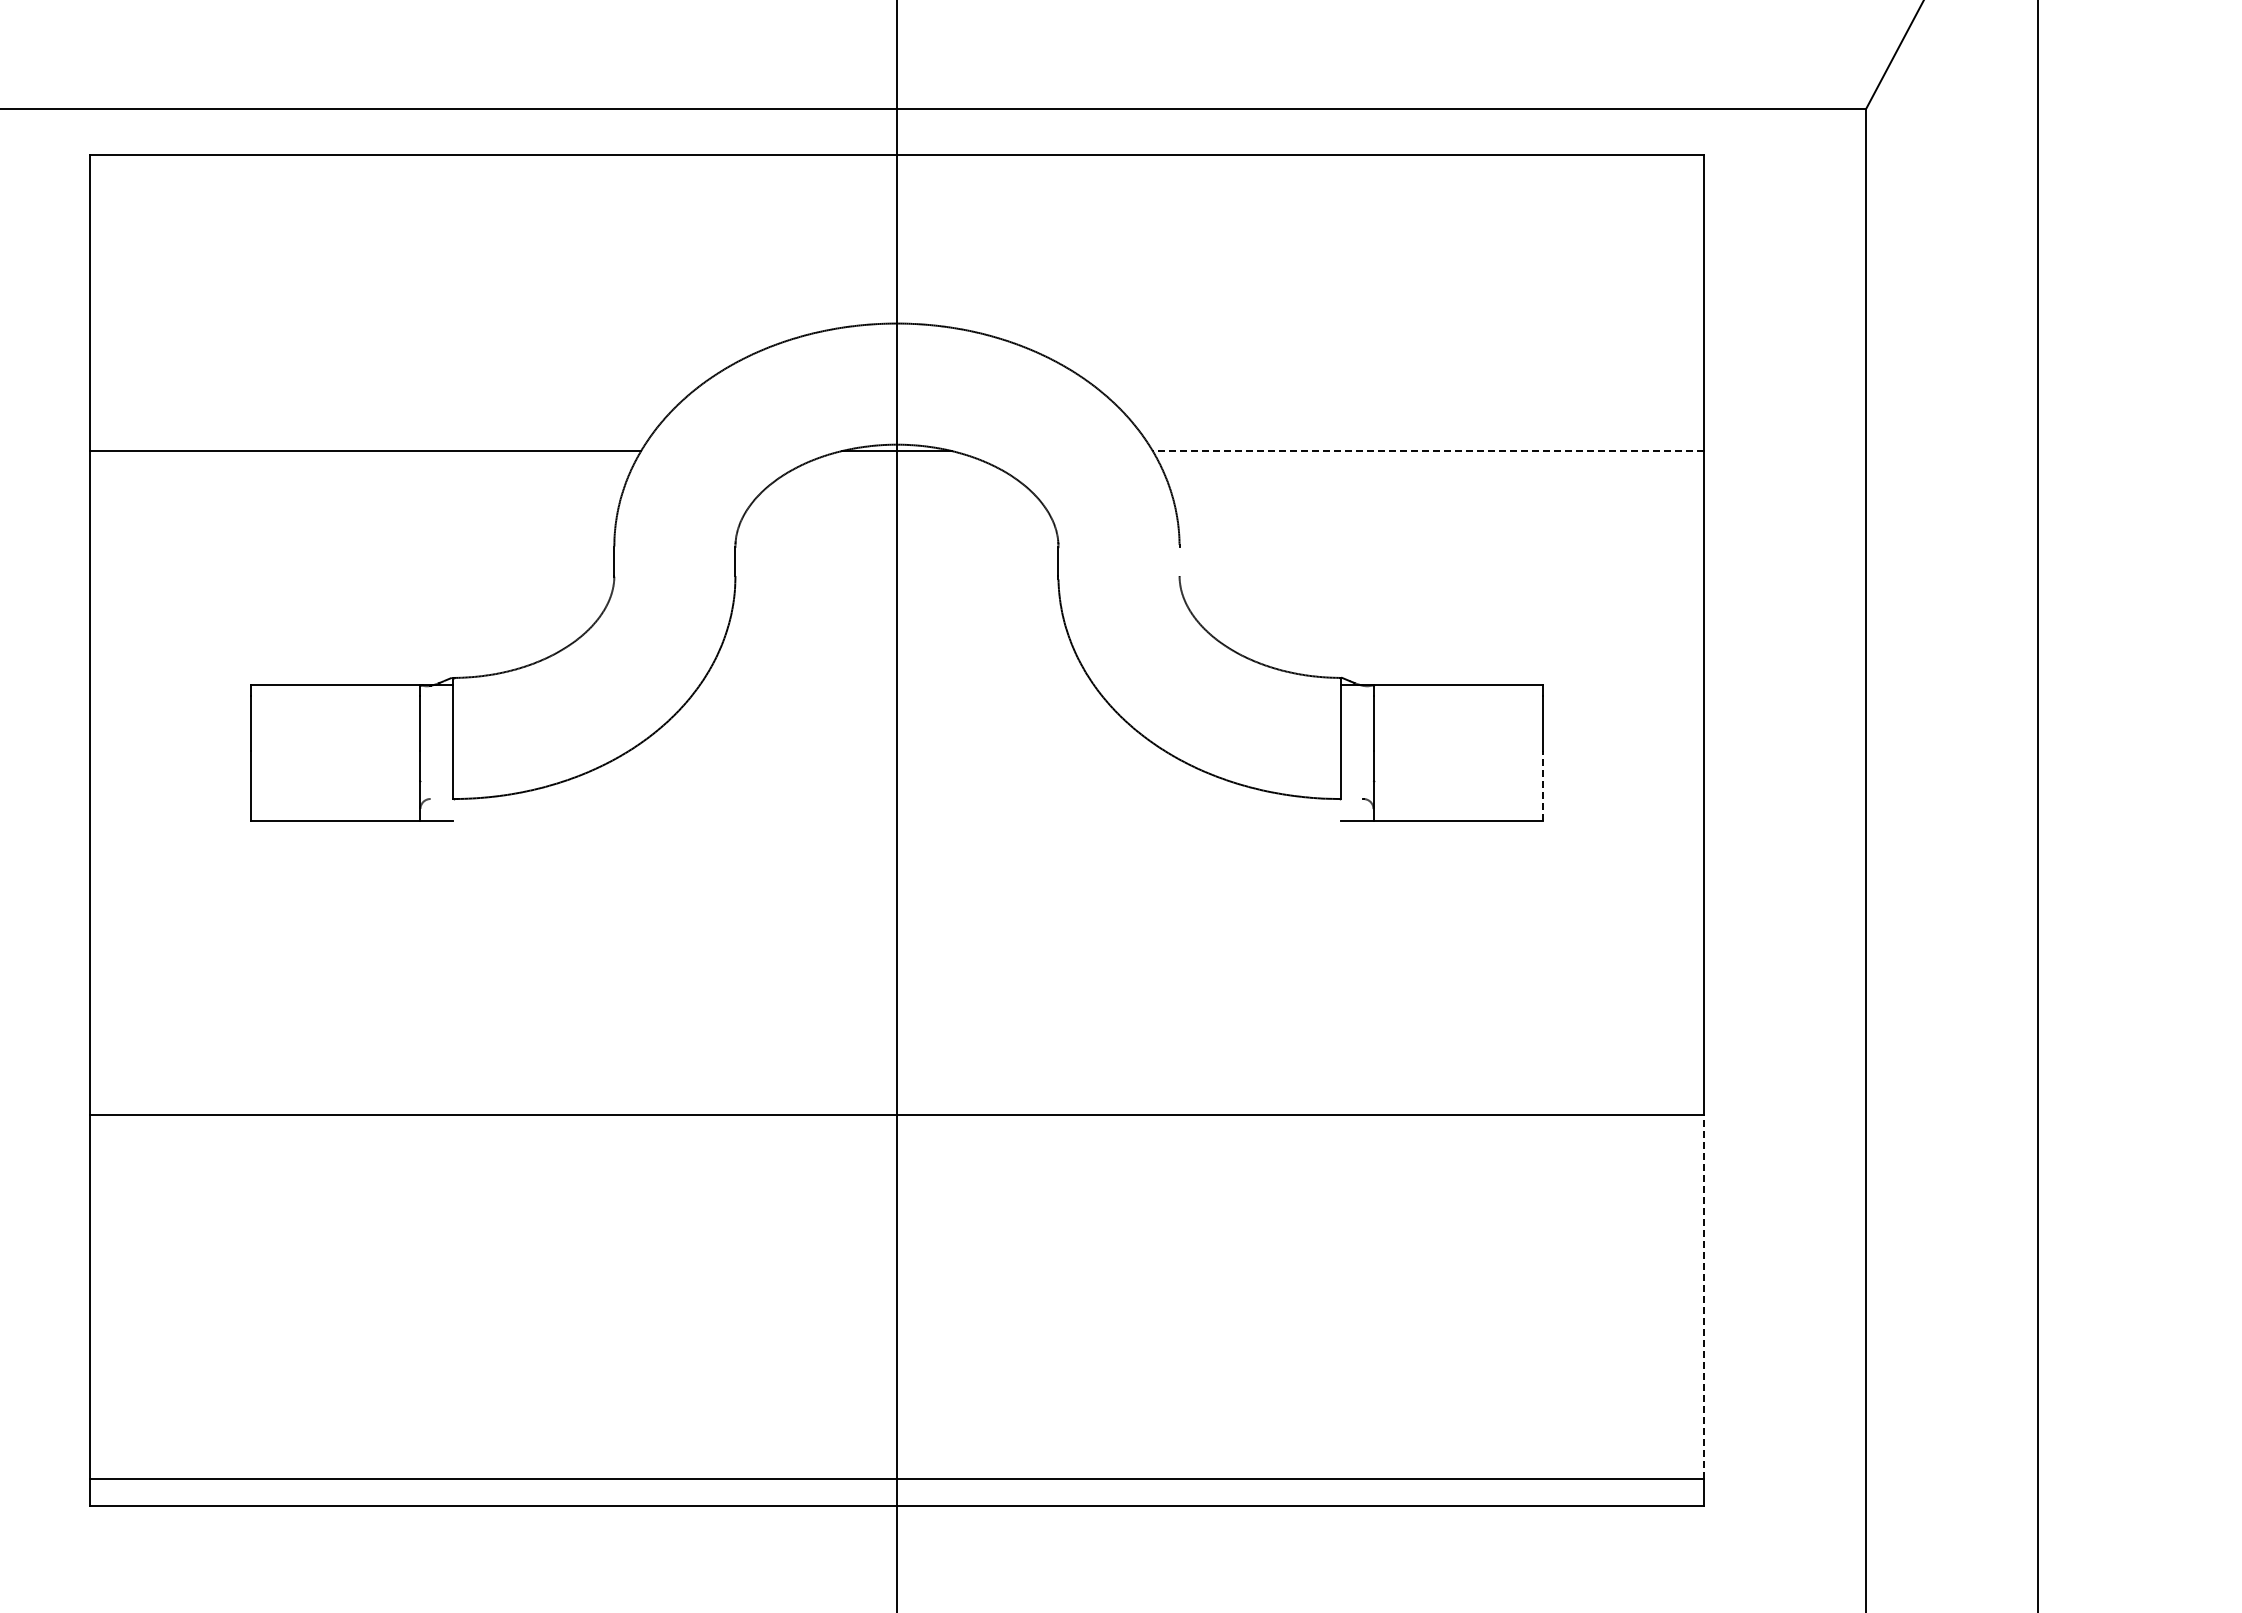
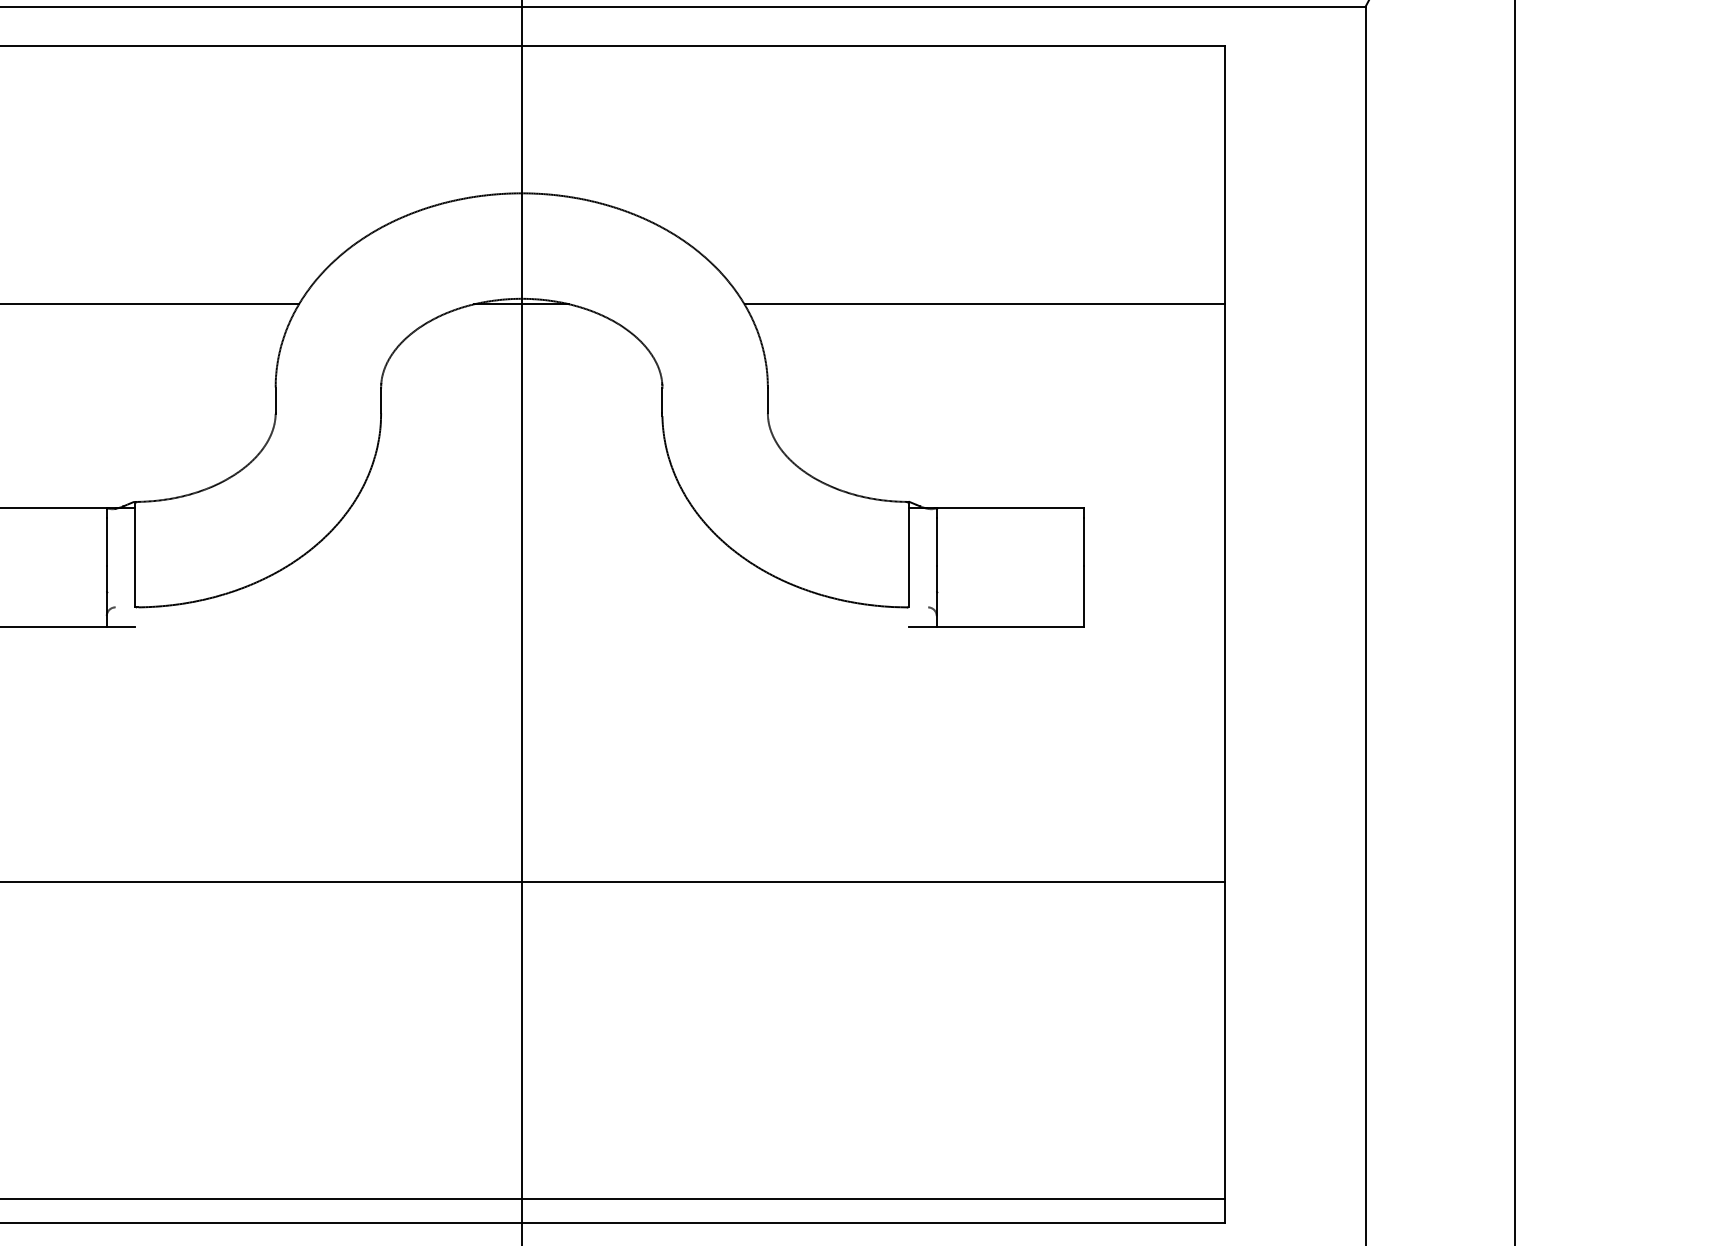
line: (1428, 451) -> (984, 304), dashed -> solid
line: (1179, 561) -> (767, 400), added
line: (1543, 786) -> (1084, 596), dashed -> solid
line: (1704, 1296) -> (1224, 1040), dashed -> solid

